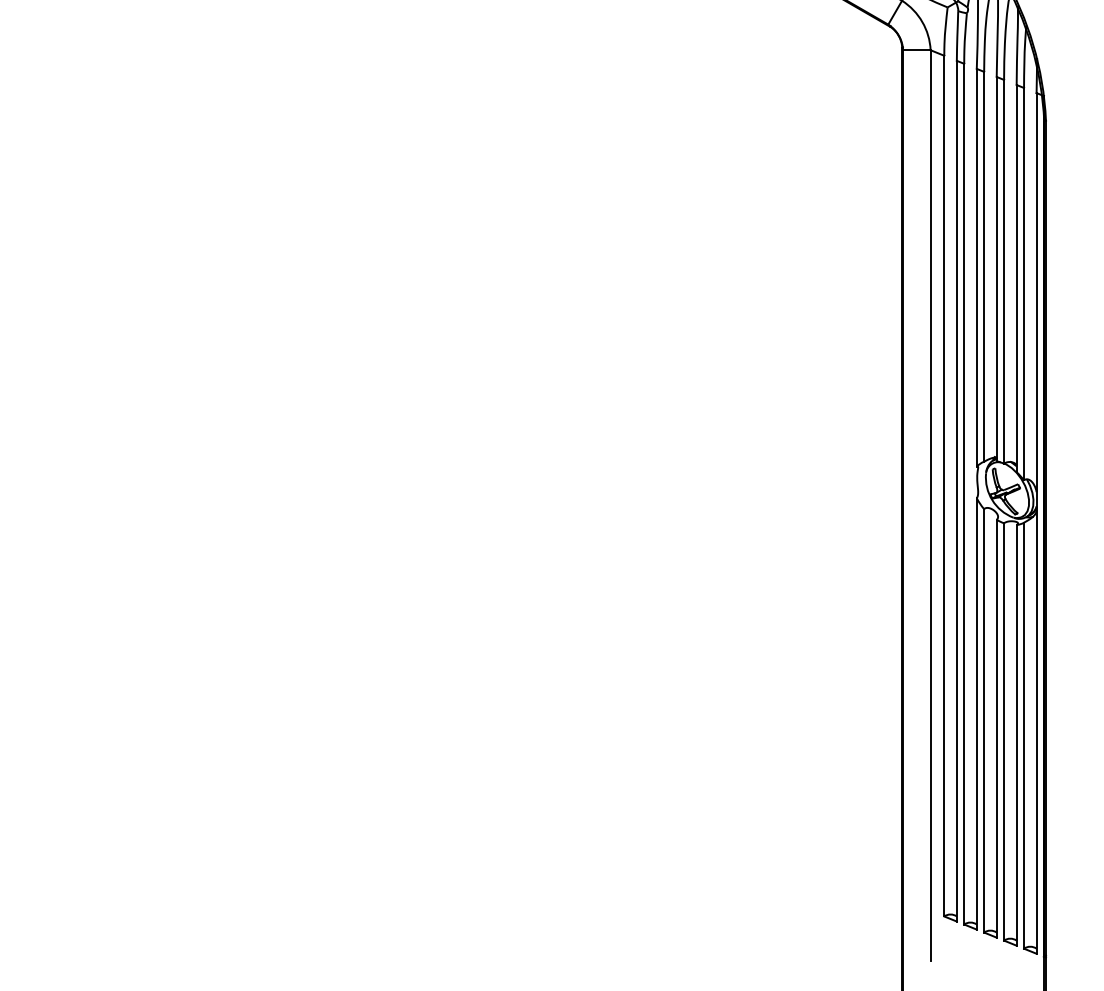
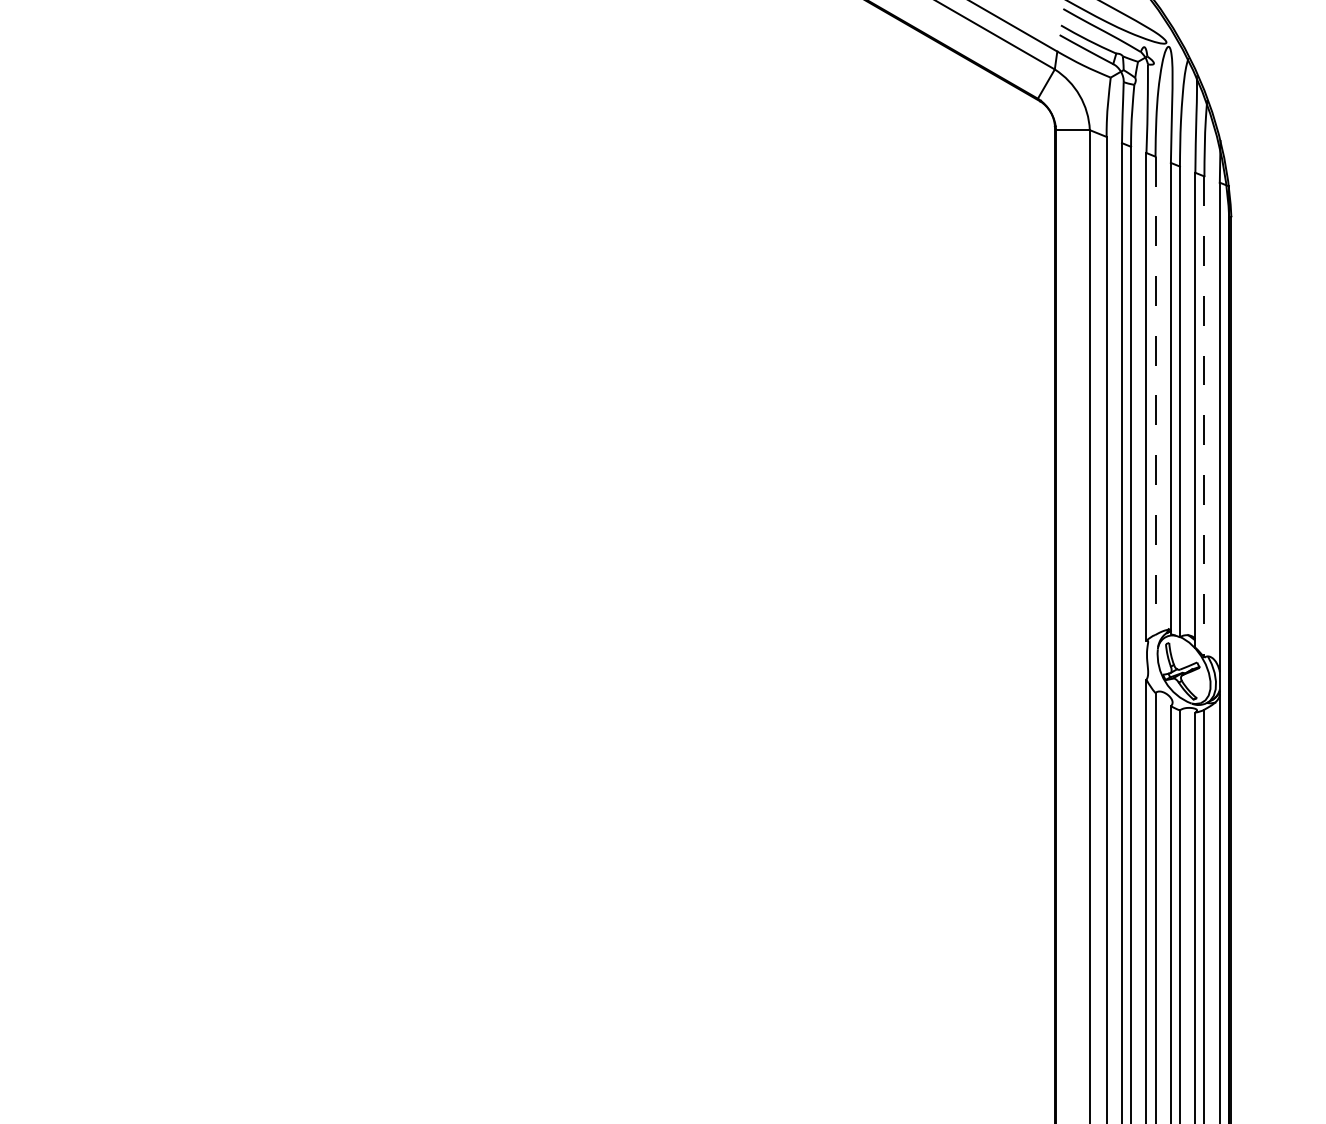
line: (984, 266) -> (1155, 395), solid -> dashed
line: (1024, 284) -> (1204, 417), solid -> dashed

